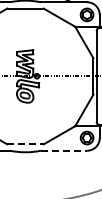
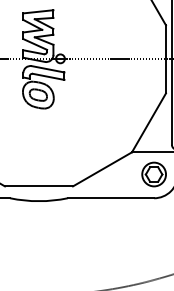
line: (26, 144) -> (40, 186), dashed -> solid
line: (64, 150) -> (111, 197), dashed -> solid

